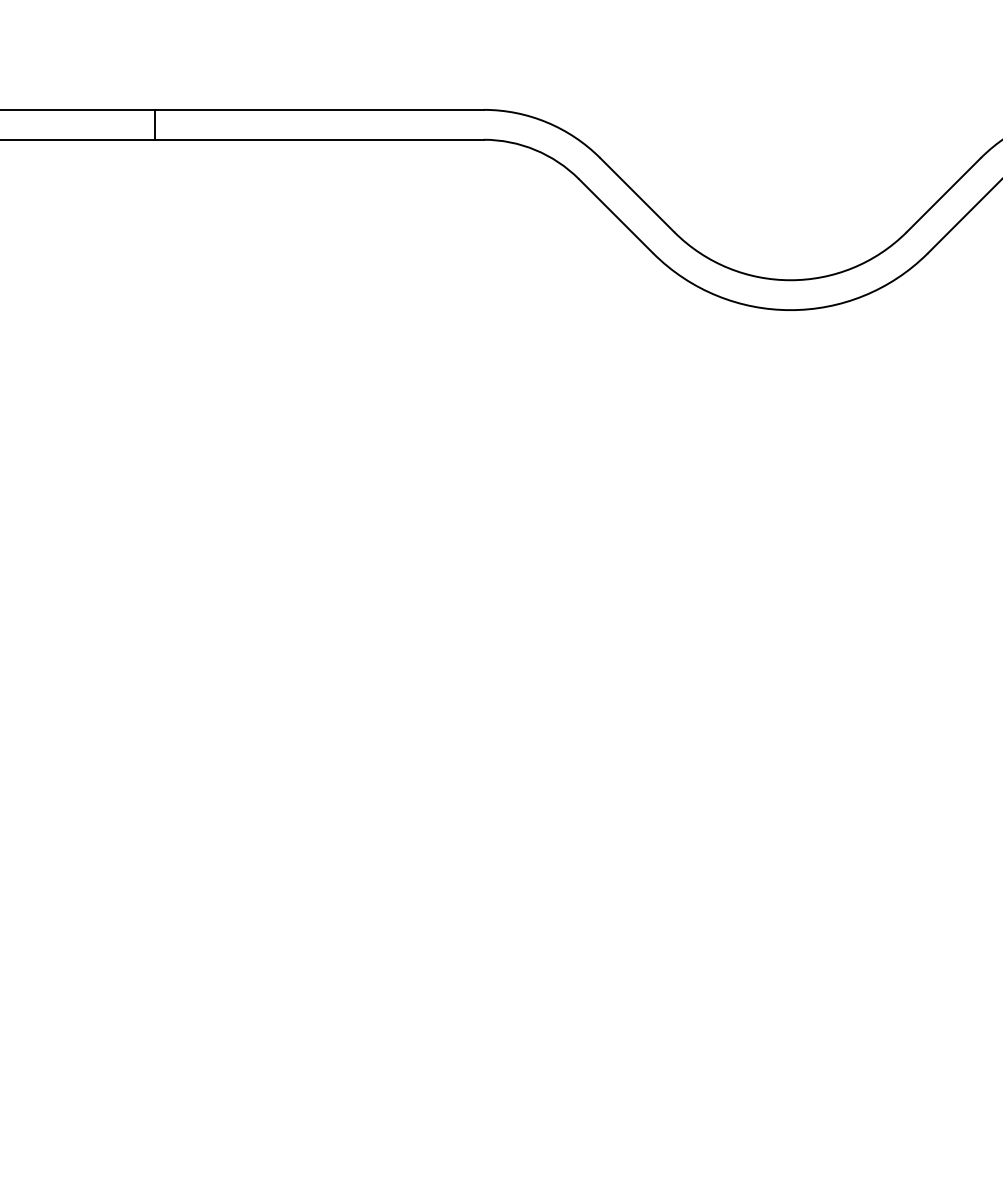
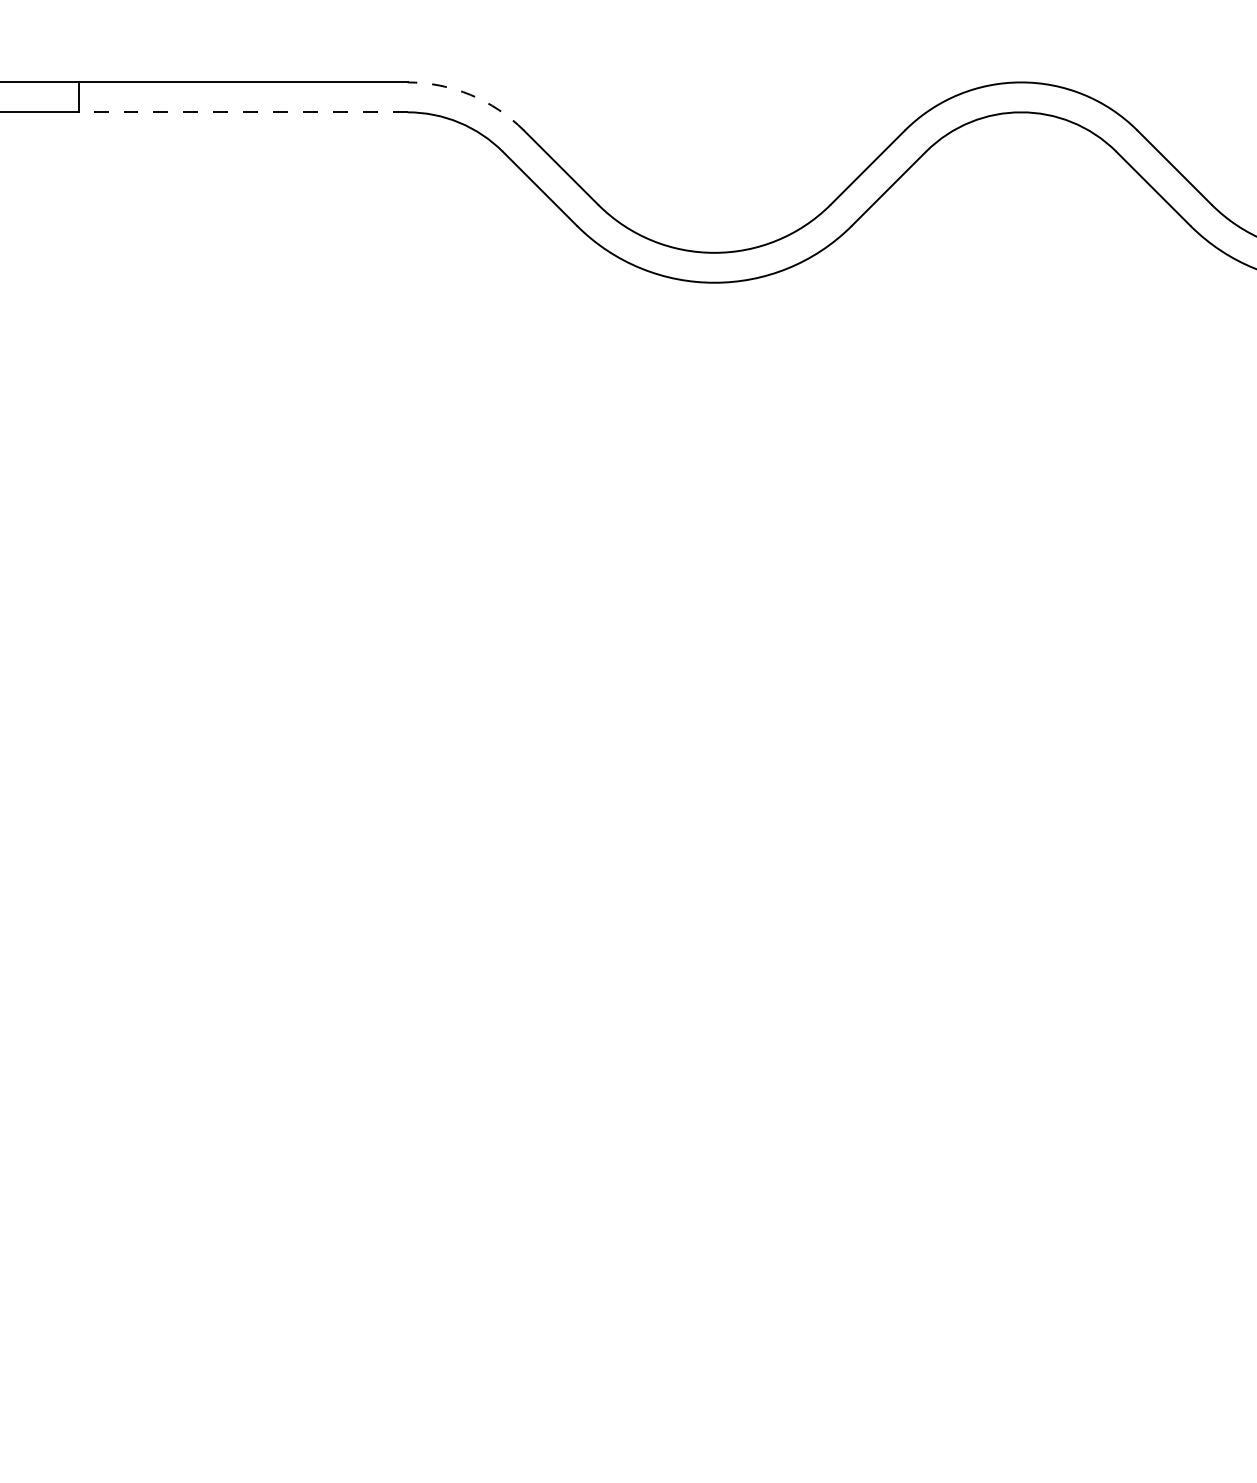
arc: (546, 121) -> (470, 94), solid -> dashed
line: (319, 139) -> (243, 112), solid -> dashed

